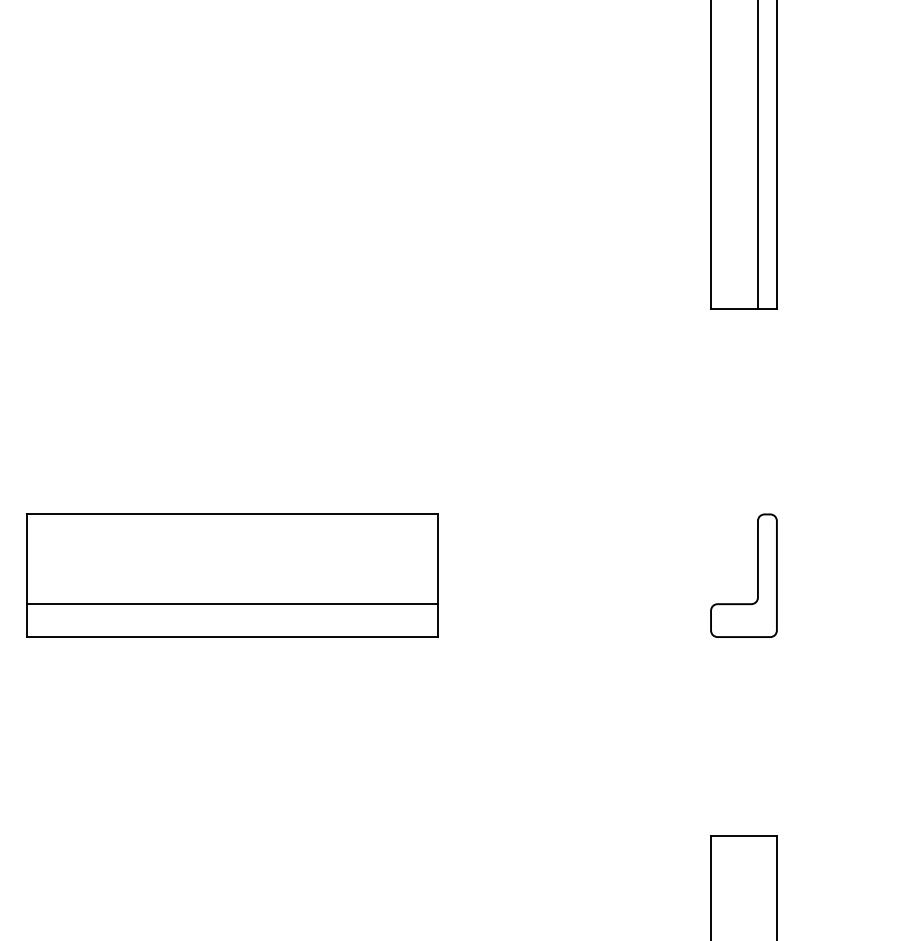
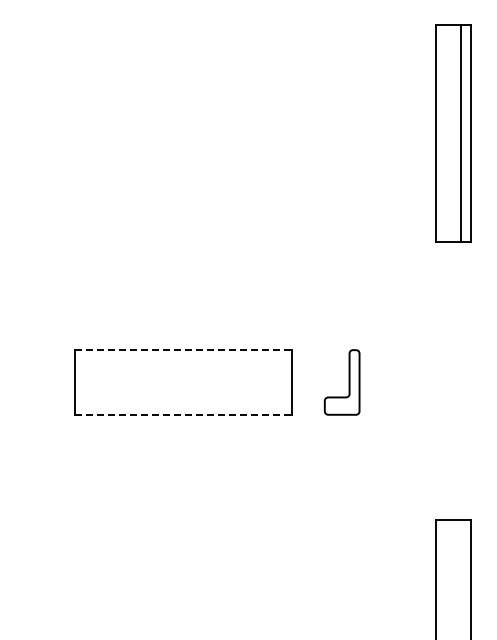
line: (232, 515) -> (183, 350), solid -> dashed
part: (755, 575) -> (348, 382), moved
line: (230, 604) -> (182, 397), removed
line: (232, 636) -> (183, 414), solid -> dashed

